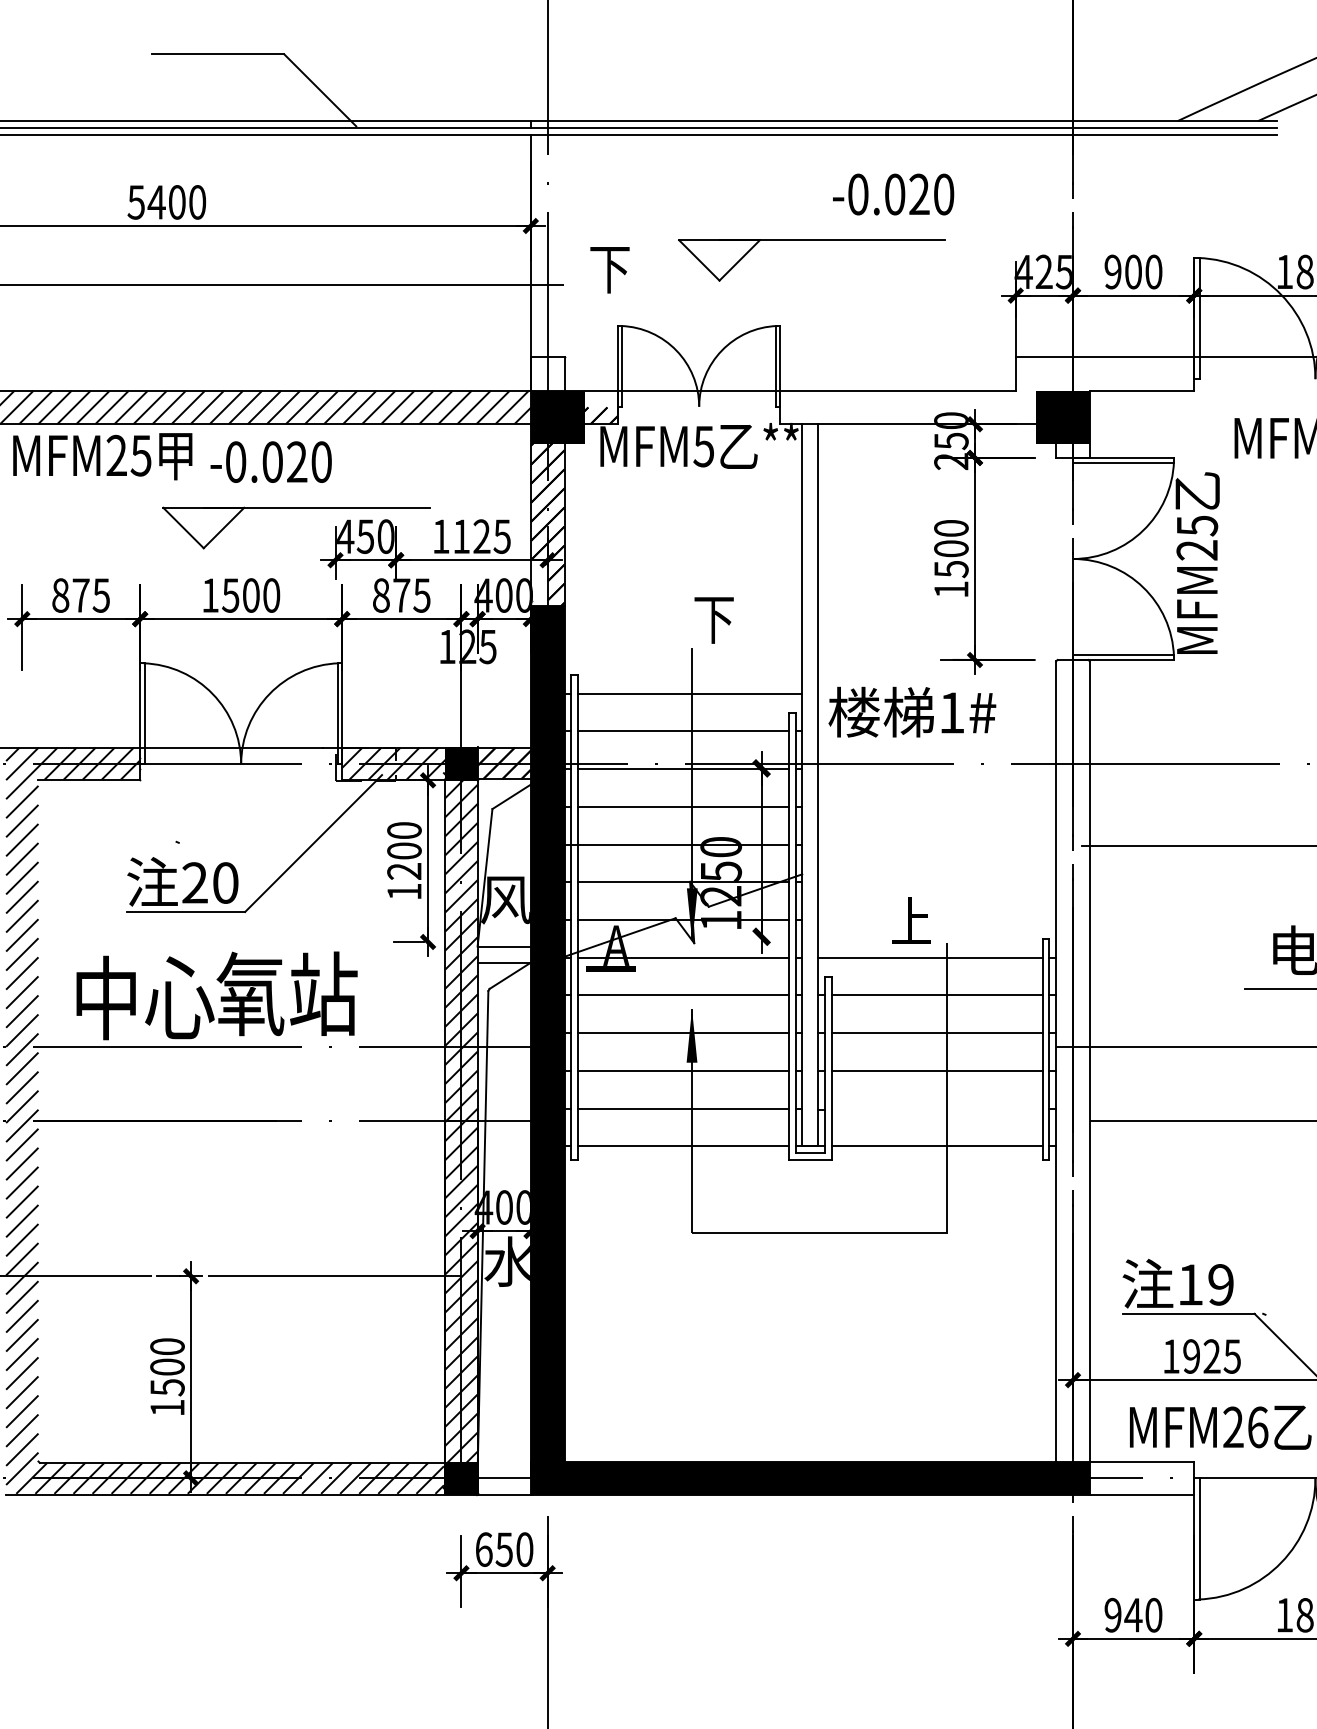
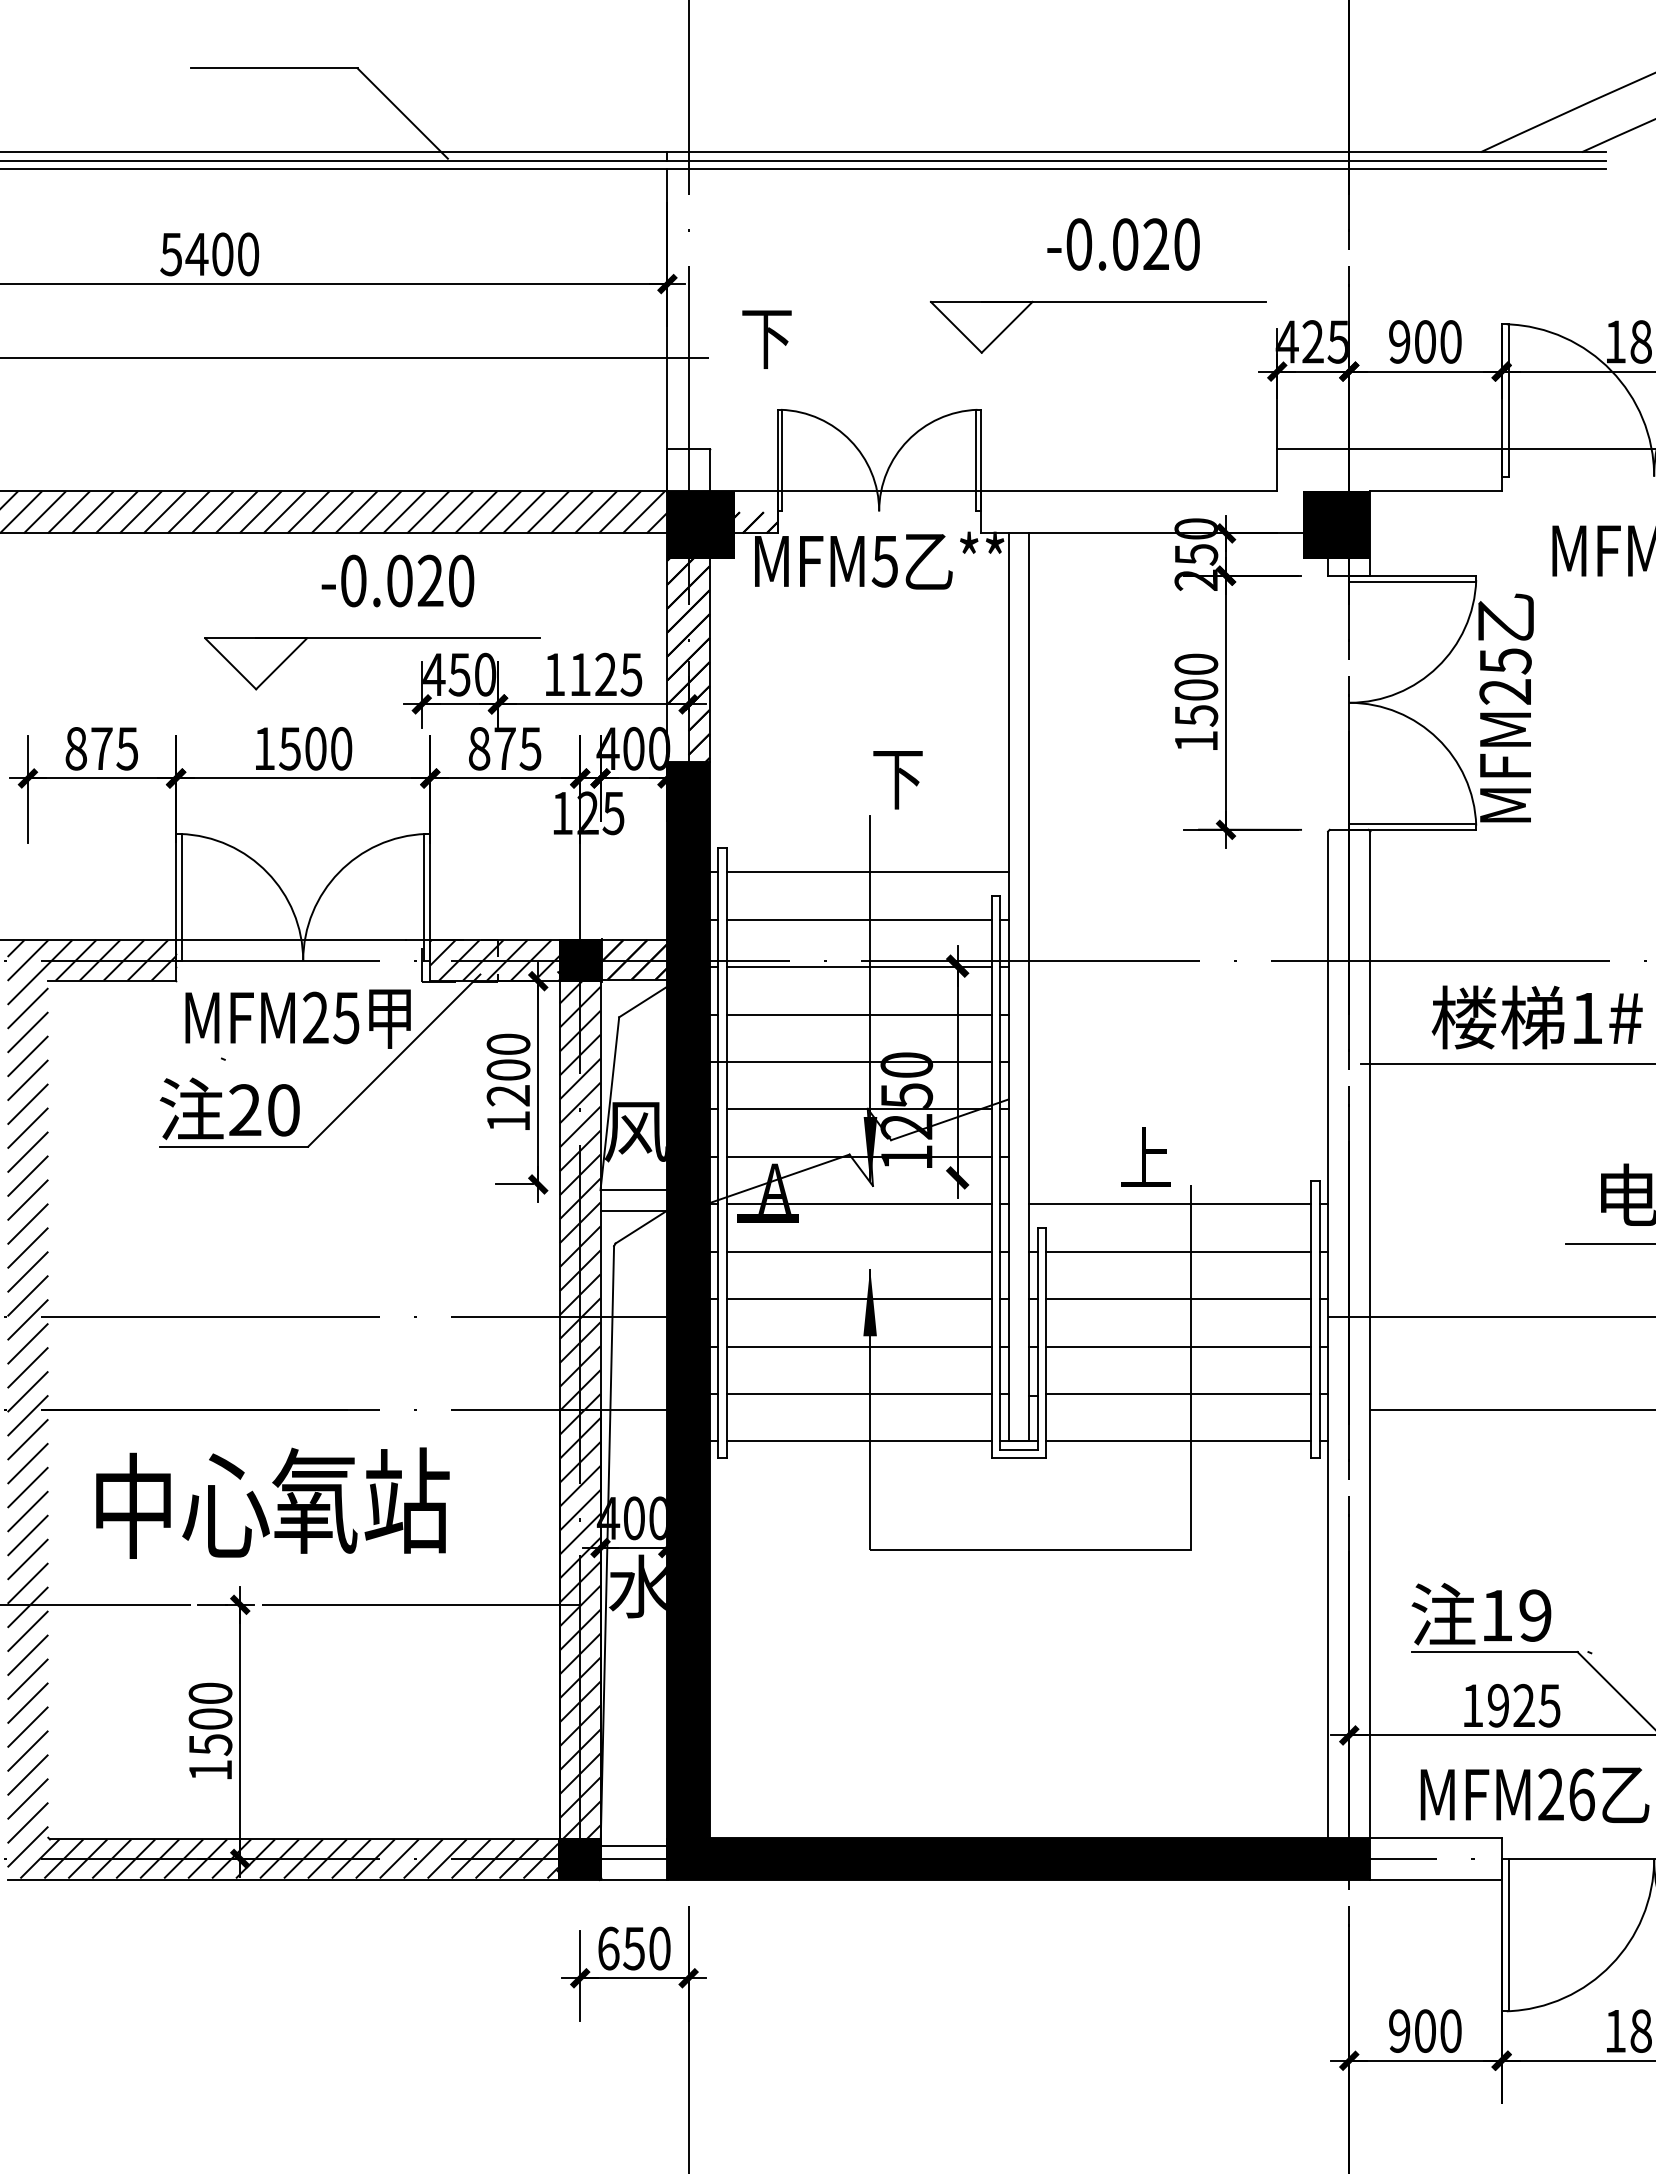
part: (812, 240) -> (1098, 302), moved
text: (102, 456) -> (297, 1018), moved
text: (270, 461) -> (397, 580), moved
text: (911, 712) -> (1536, 1017), moved
text: (216, 995) -> (272, 1502), moved
line: (937, 1108) -> (1178, 1393), added
line: (503, 1468) -> (633, 1846), added
text: (1132, 1614) -> (1424, 2030), 940 -> 900

